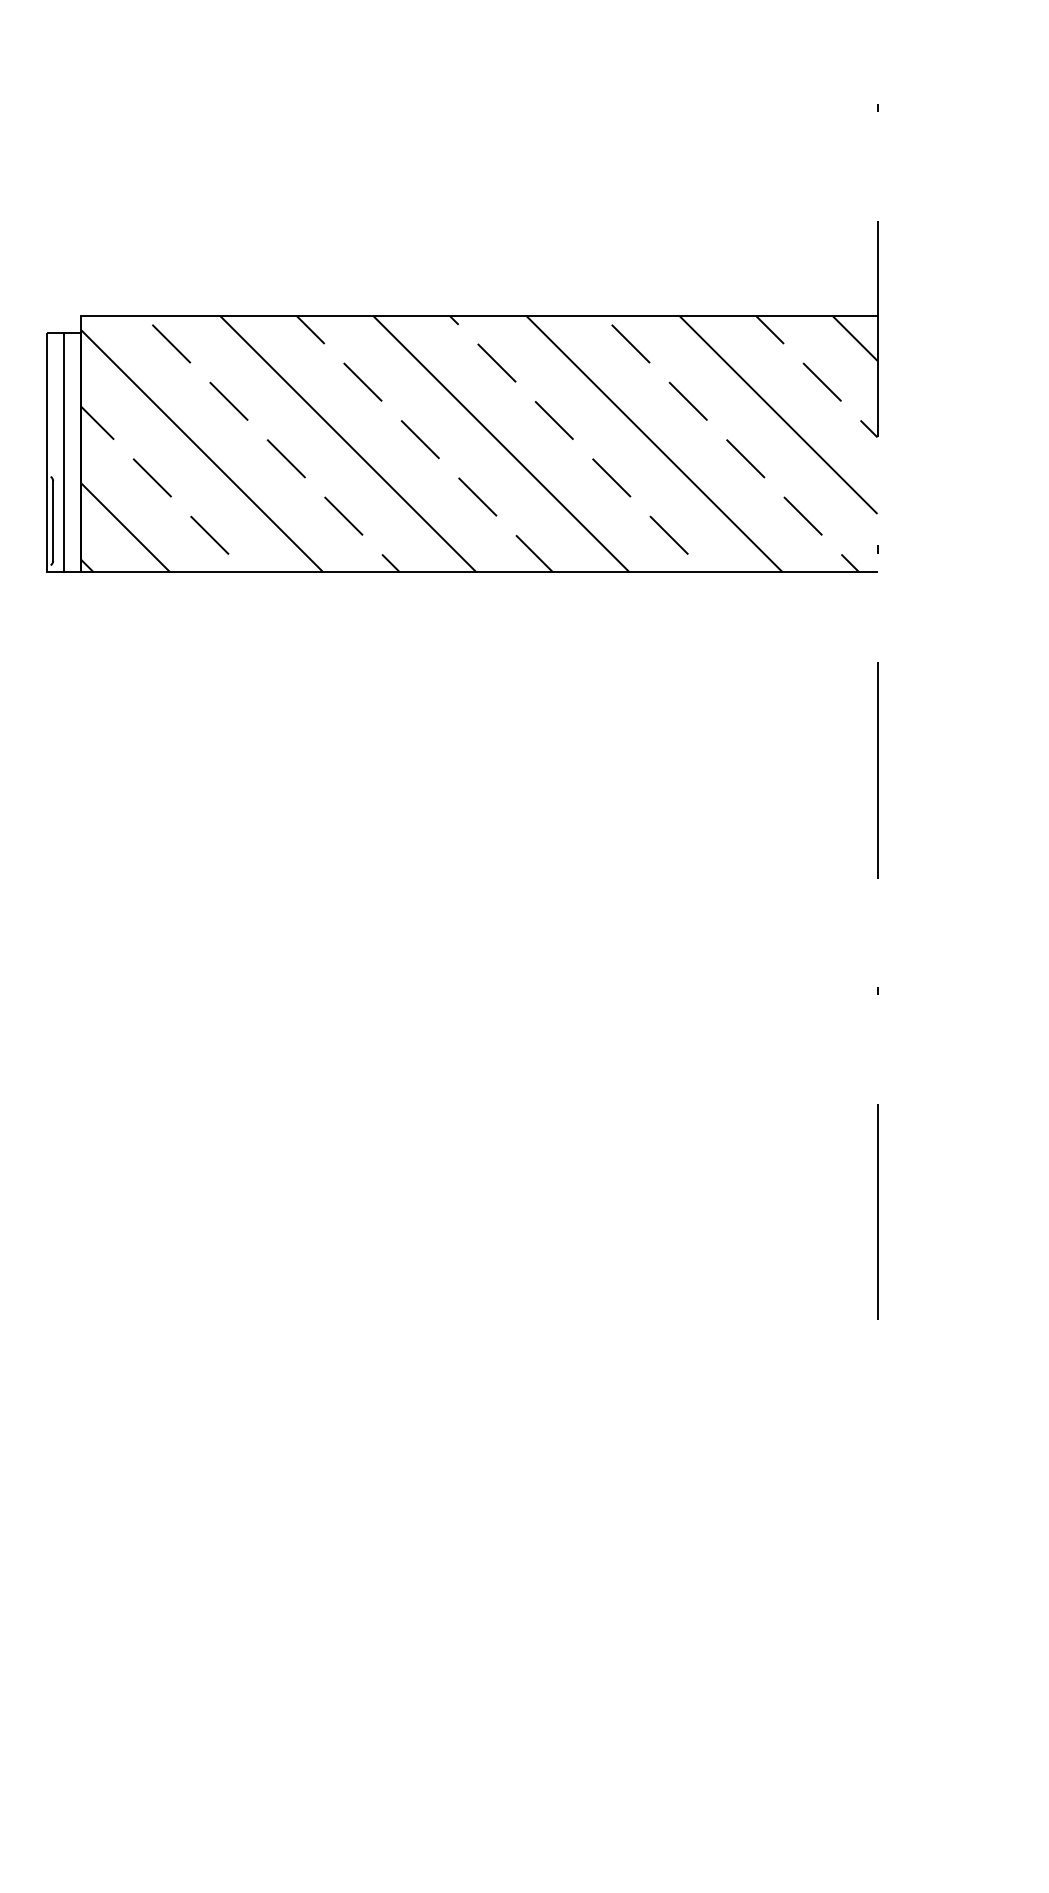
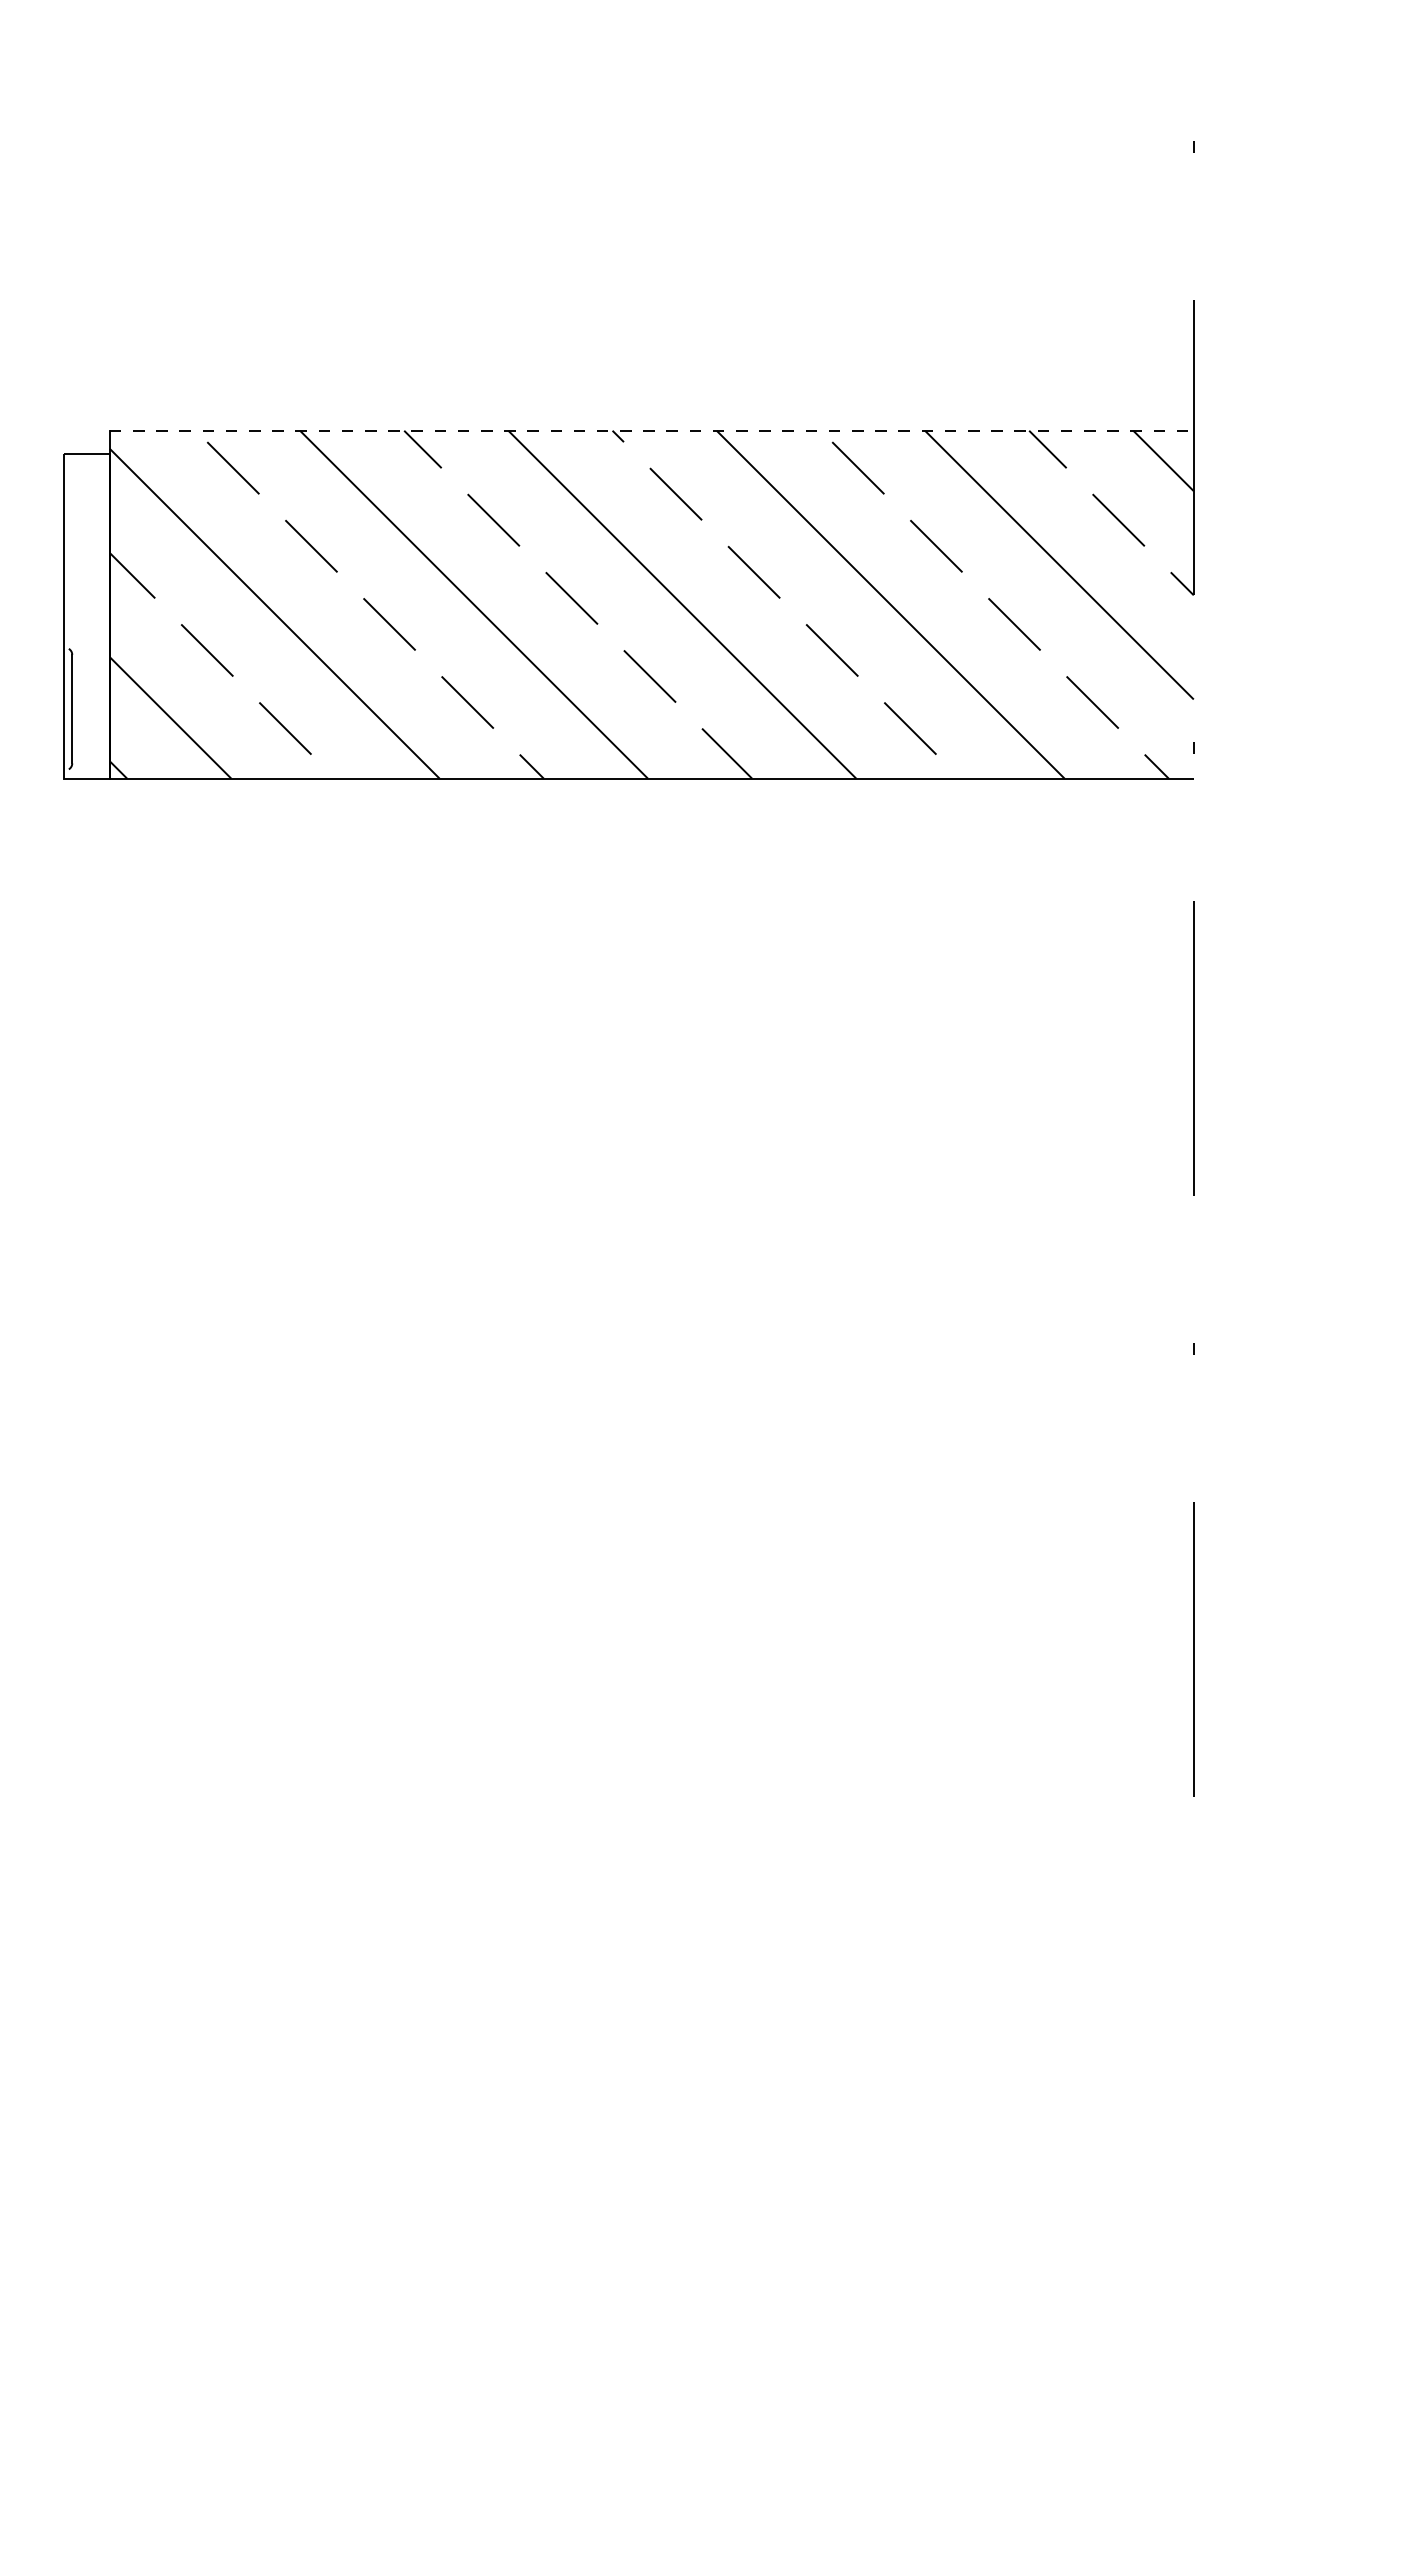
line: (479, 316) -> (652, 430), solid -> dashed
line: (63, 452) -> (86, 615), removed

